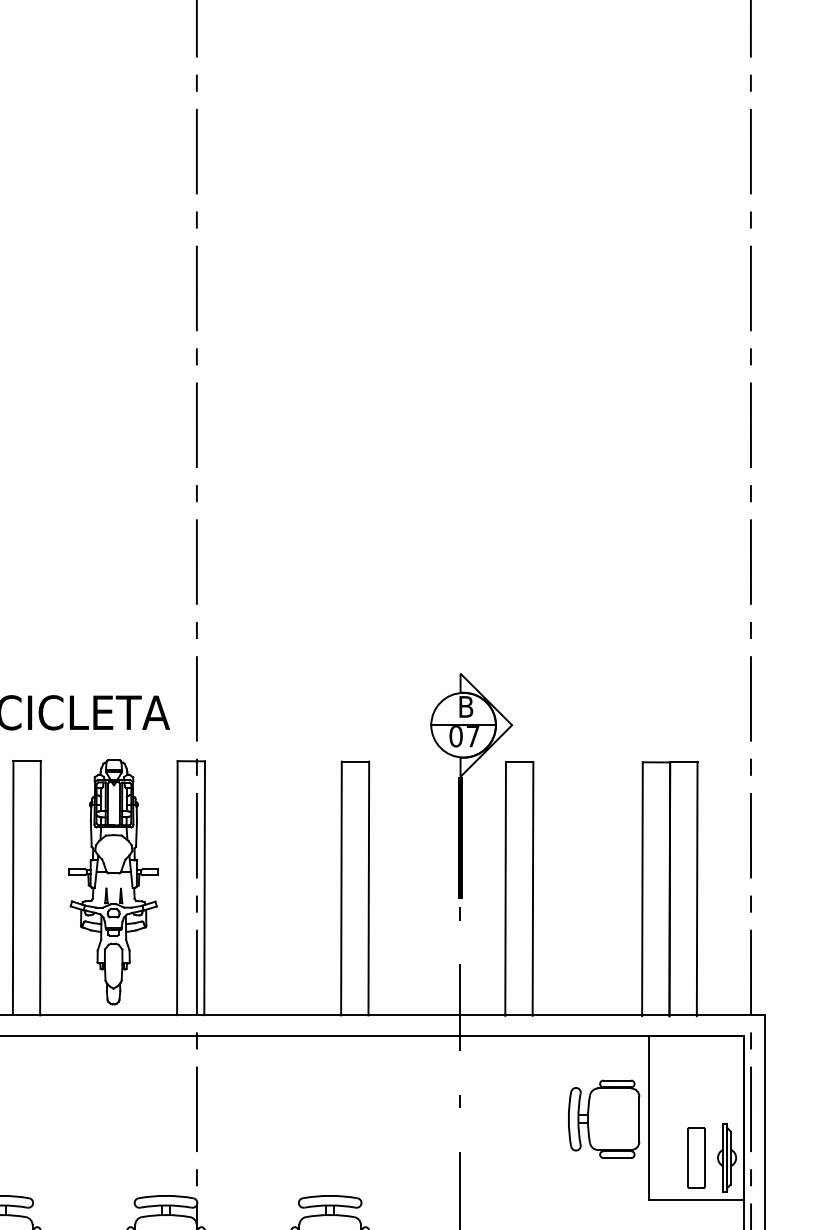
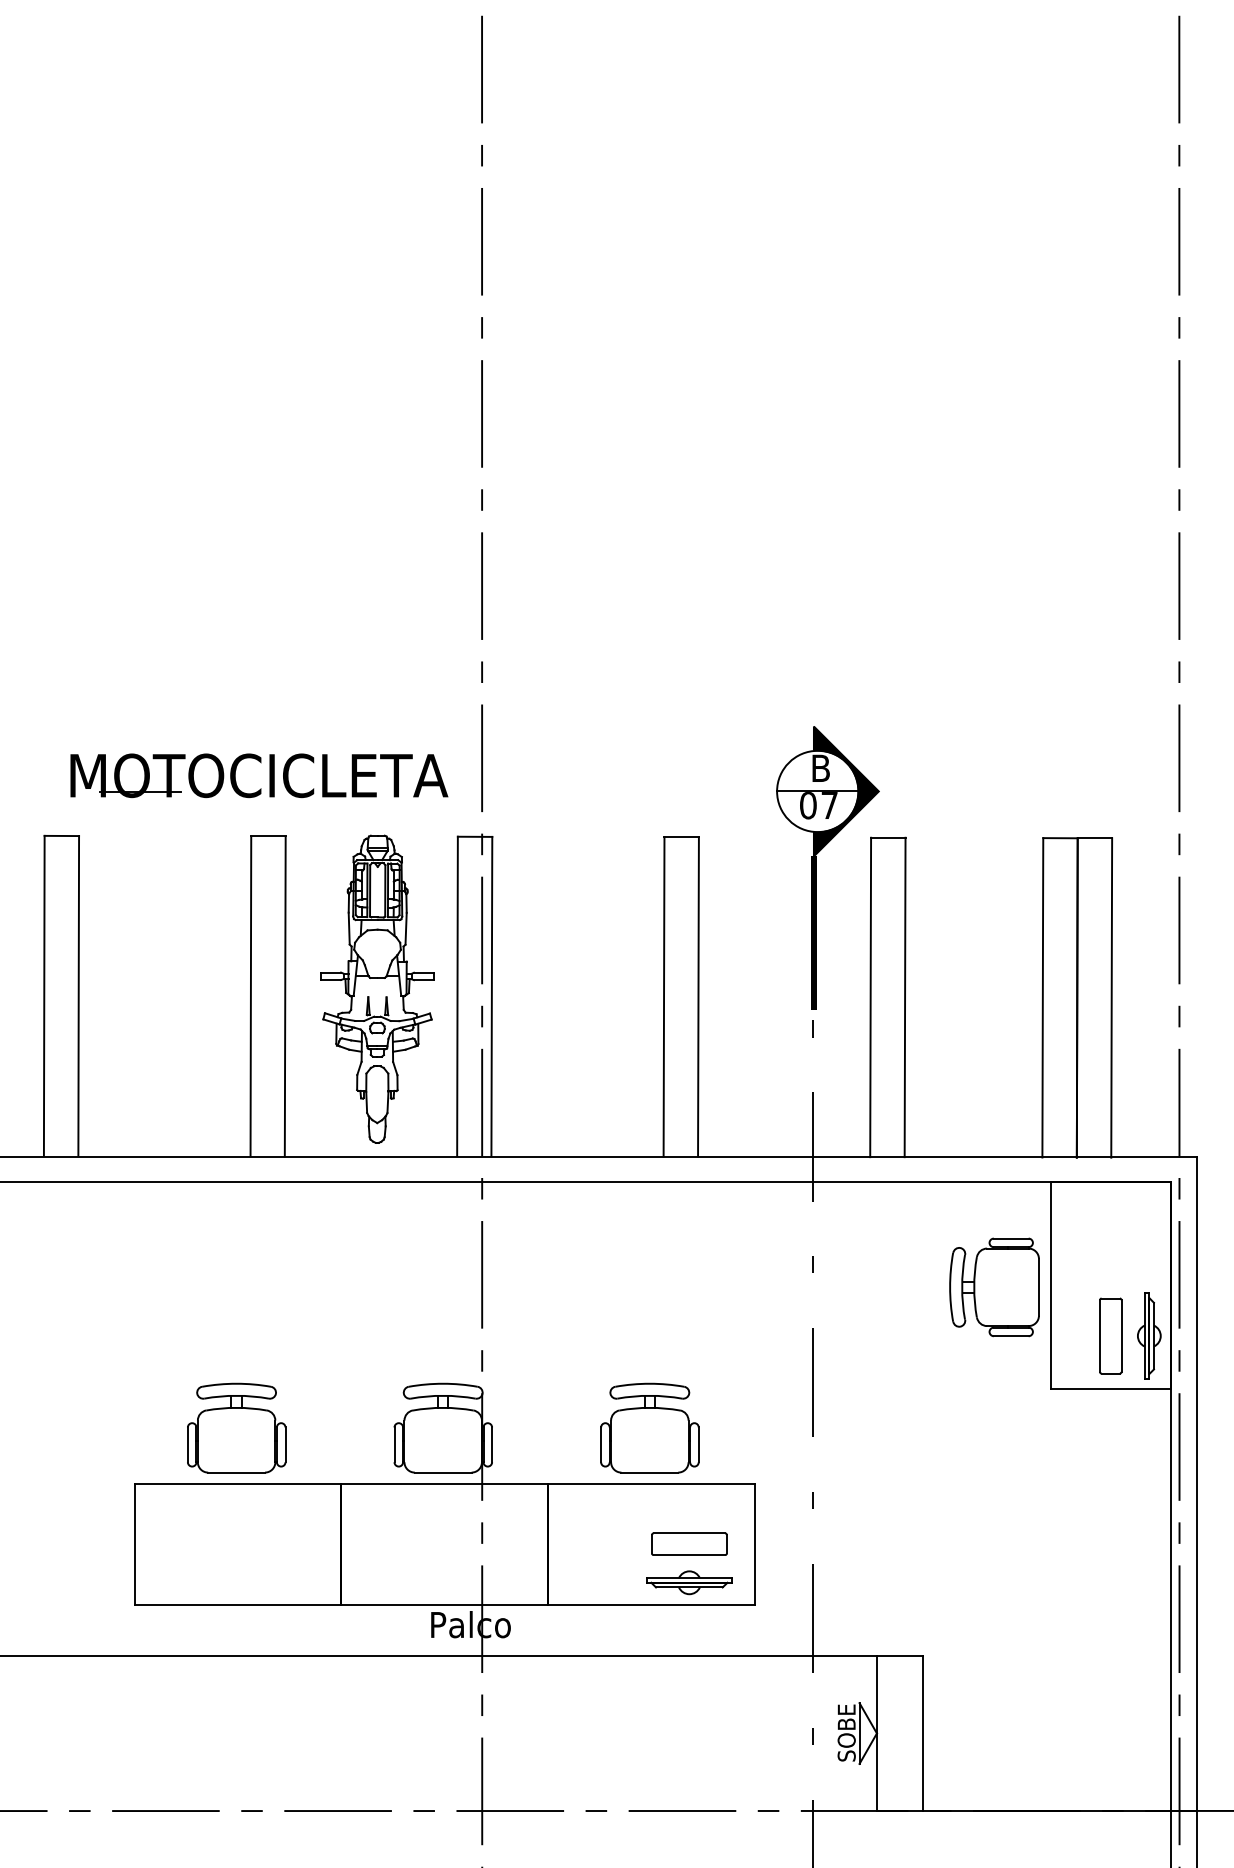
fill: (485, 725) -> (845, 791), added

